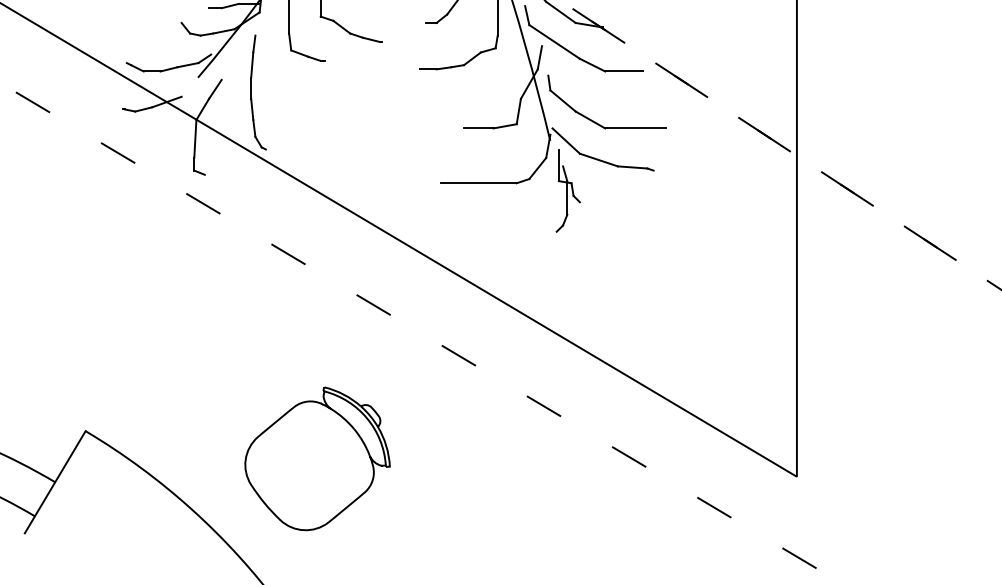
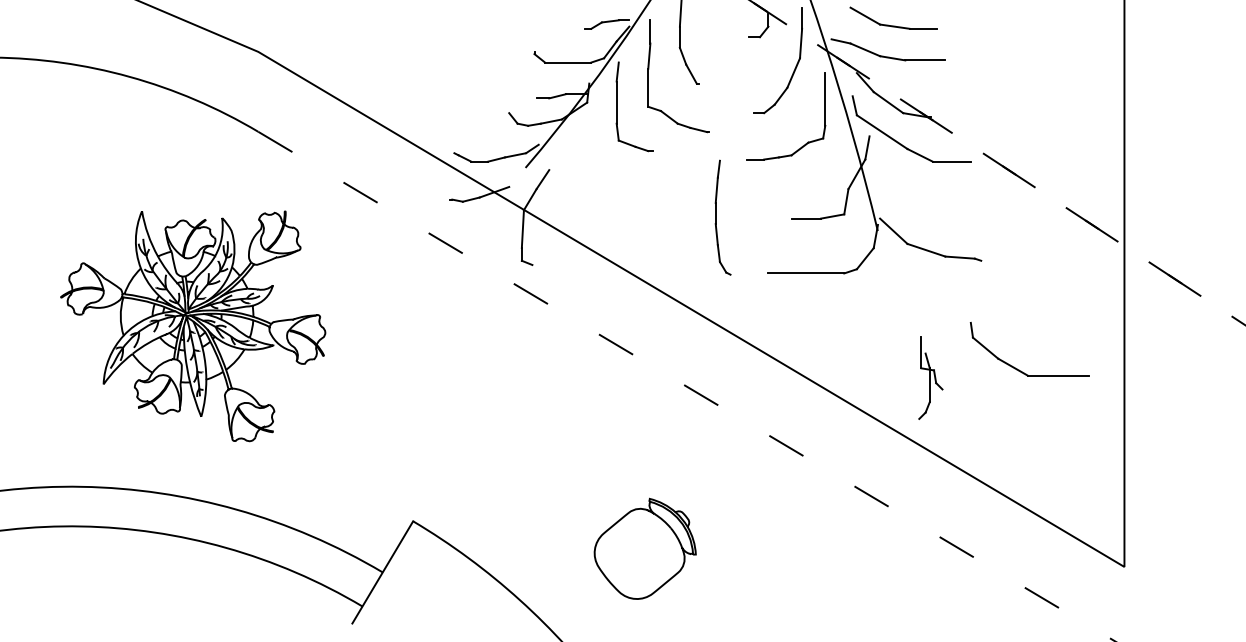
part: (257, 92) -> (722, 217), moved
part: (596, 122) -> (1019, 369), moved
part: (567, 190) -> (930, 377), moved
part: (317, 458) -> (645, 548), size x0.7

